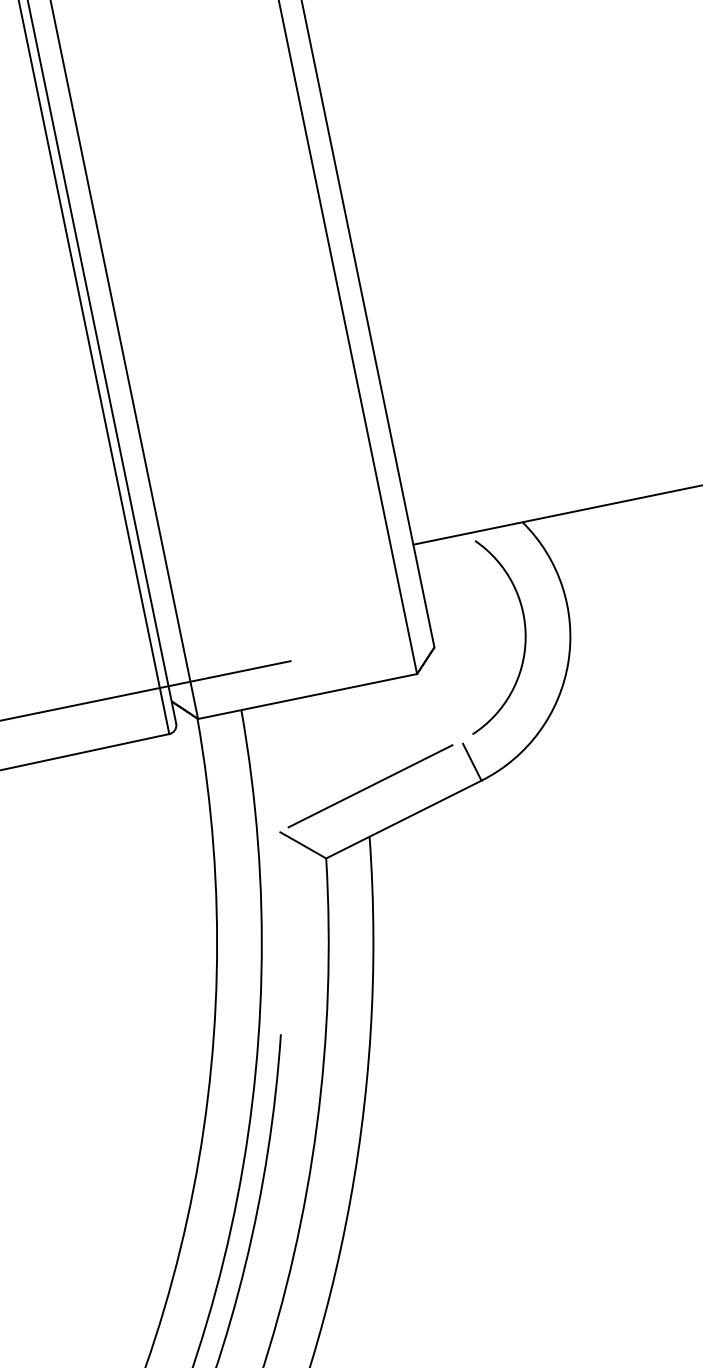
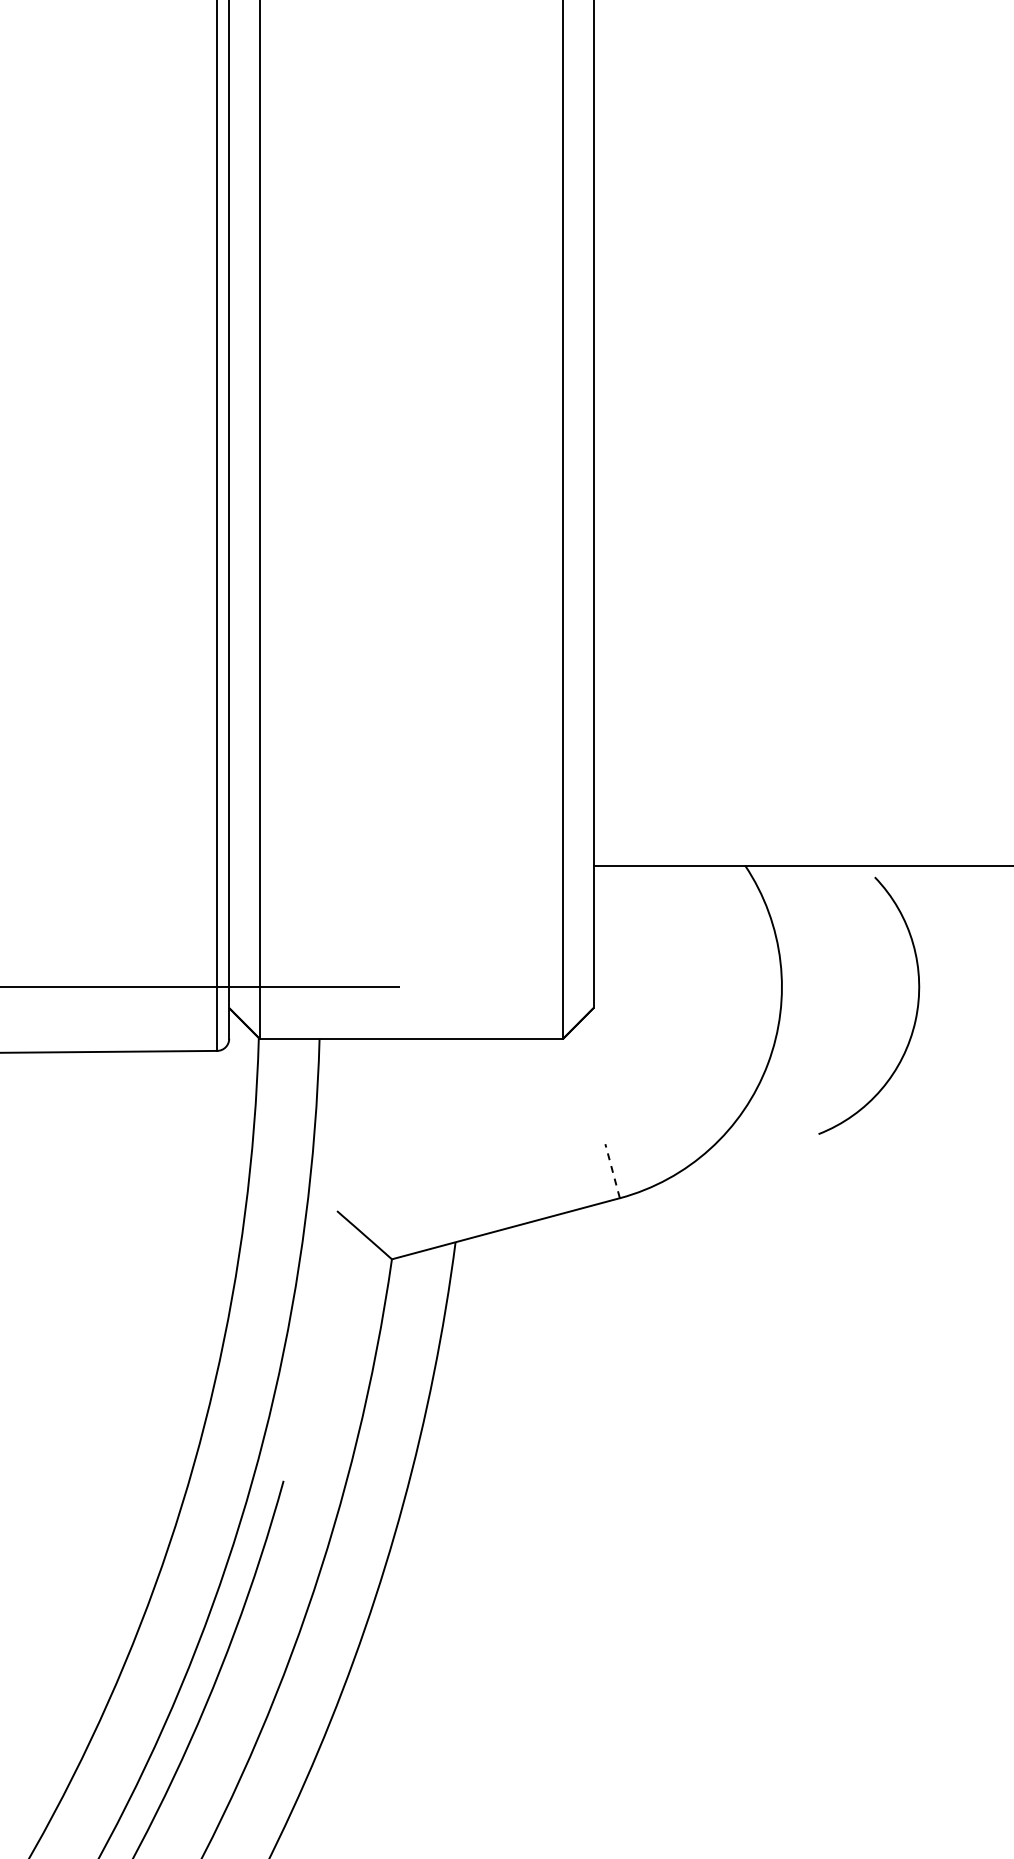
arc: (524, 633) -> (915, 1014), moved
line: (472, 762) -> (612, 1171), solid -> dashed
line: (370, 786) -> (470, 1175), removed

